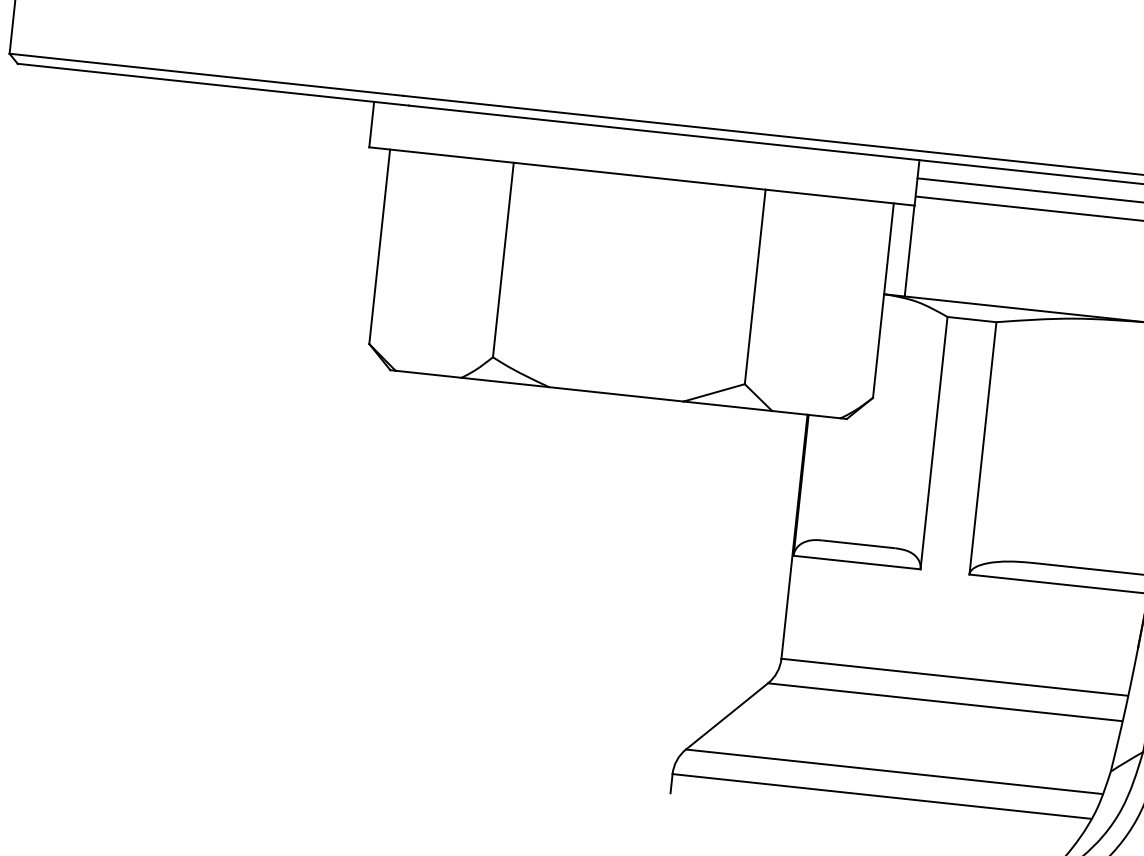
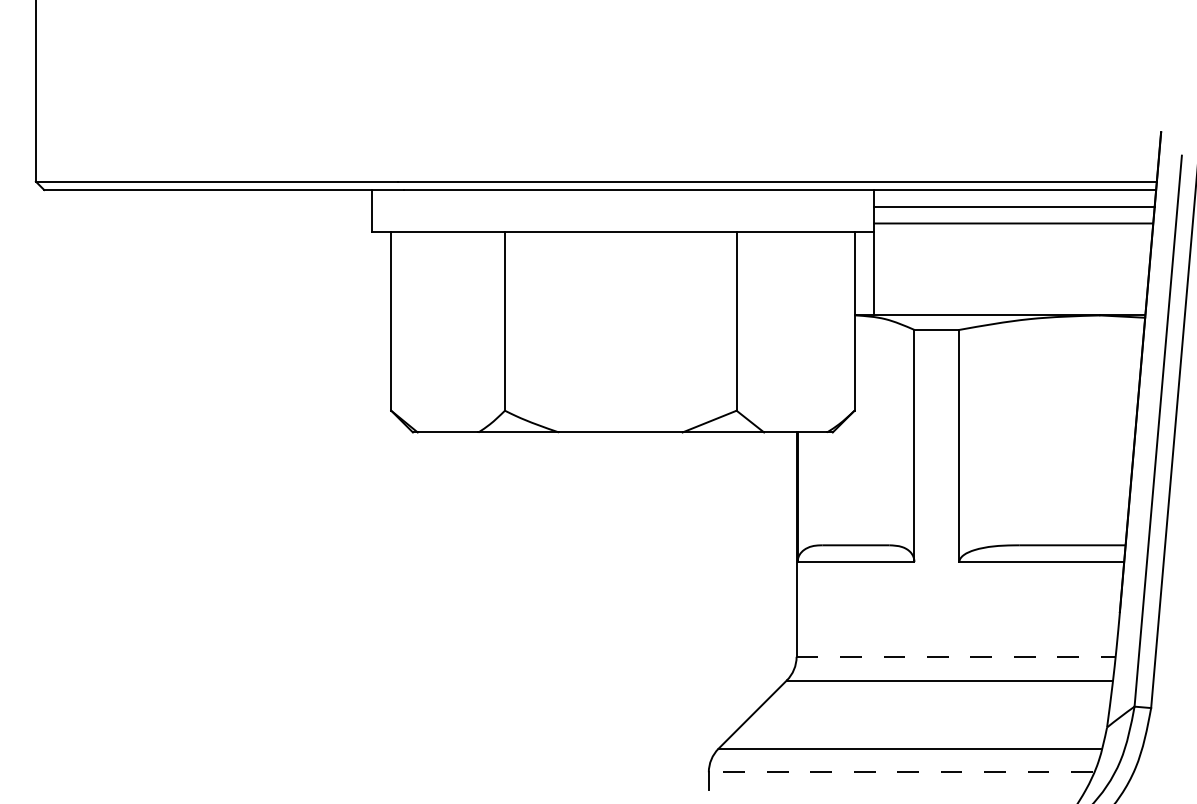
line: (955, 676) -> (956, 656), solid -> dashed
line: (880, 796) -> (900, 772), solid -> dashed

